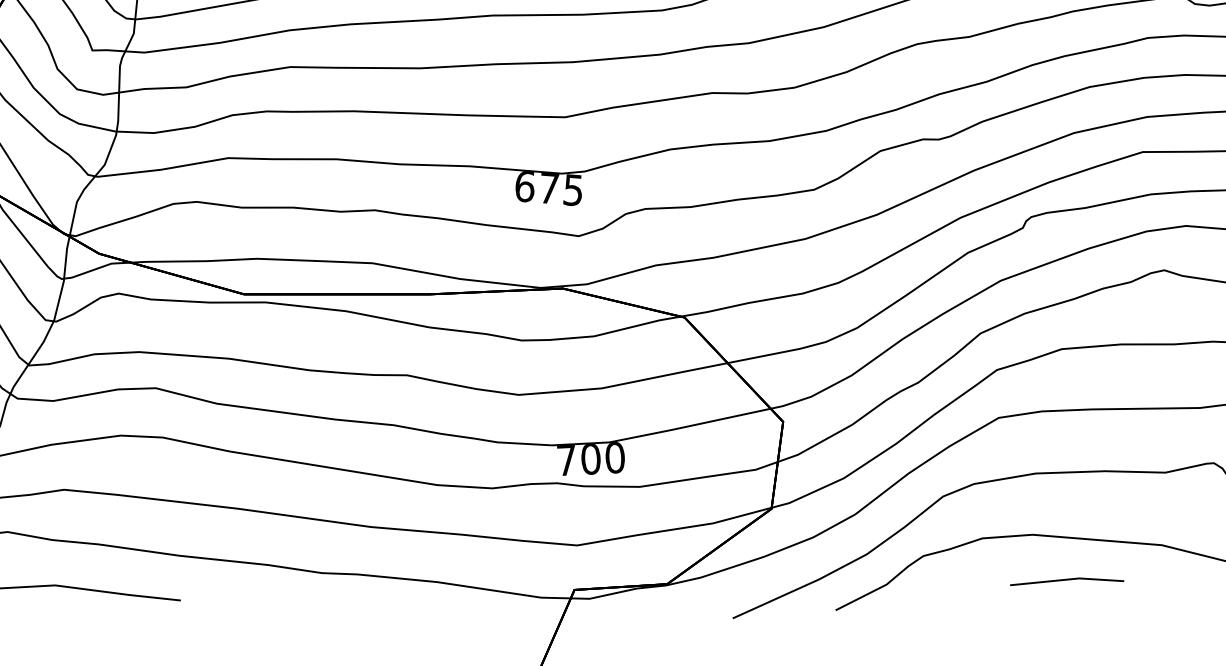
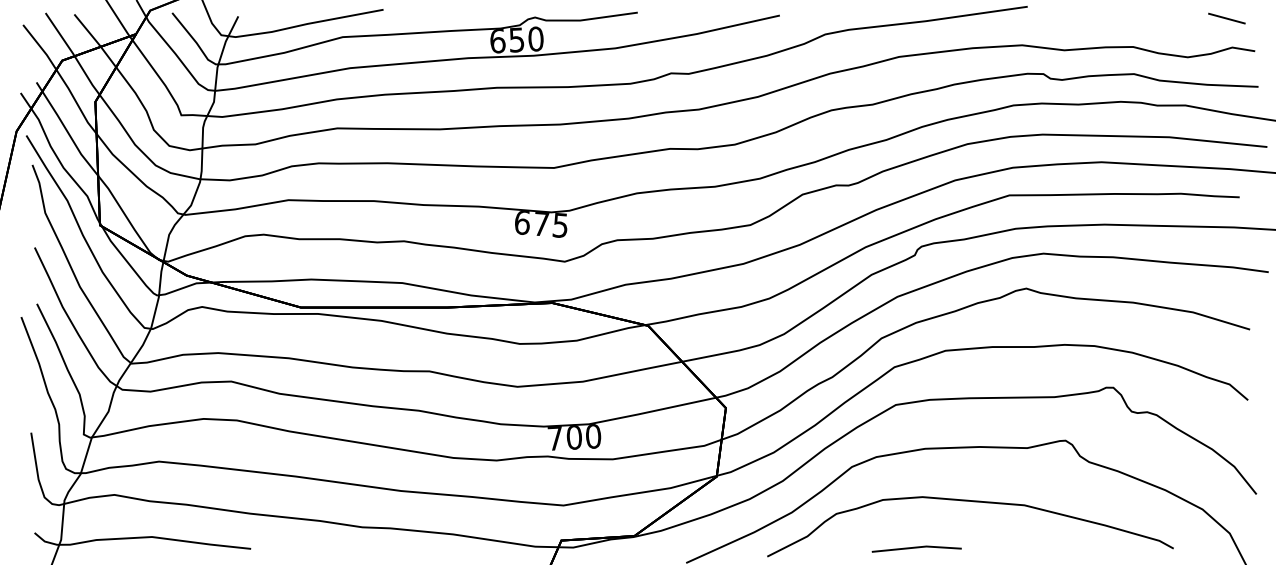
line: (1066, 580) -> (916, 548), moved

